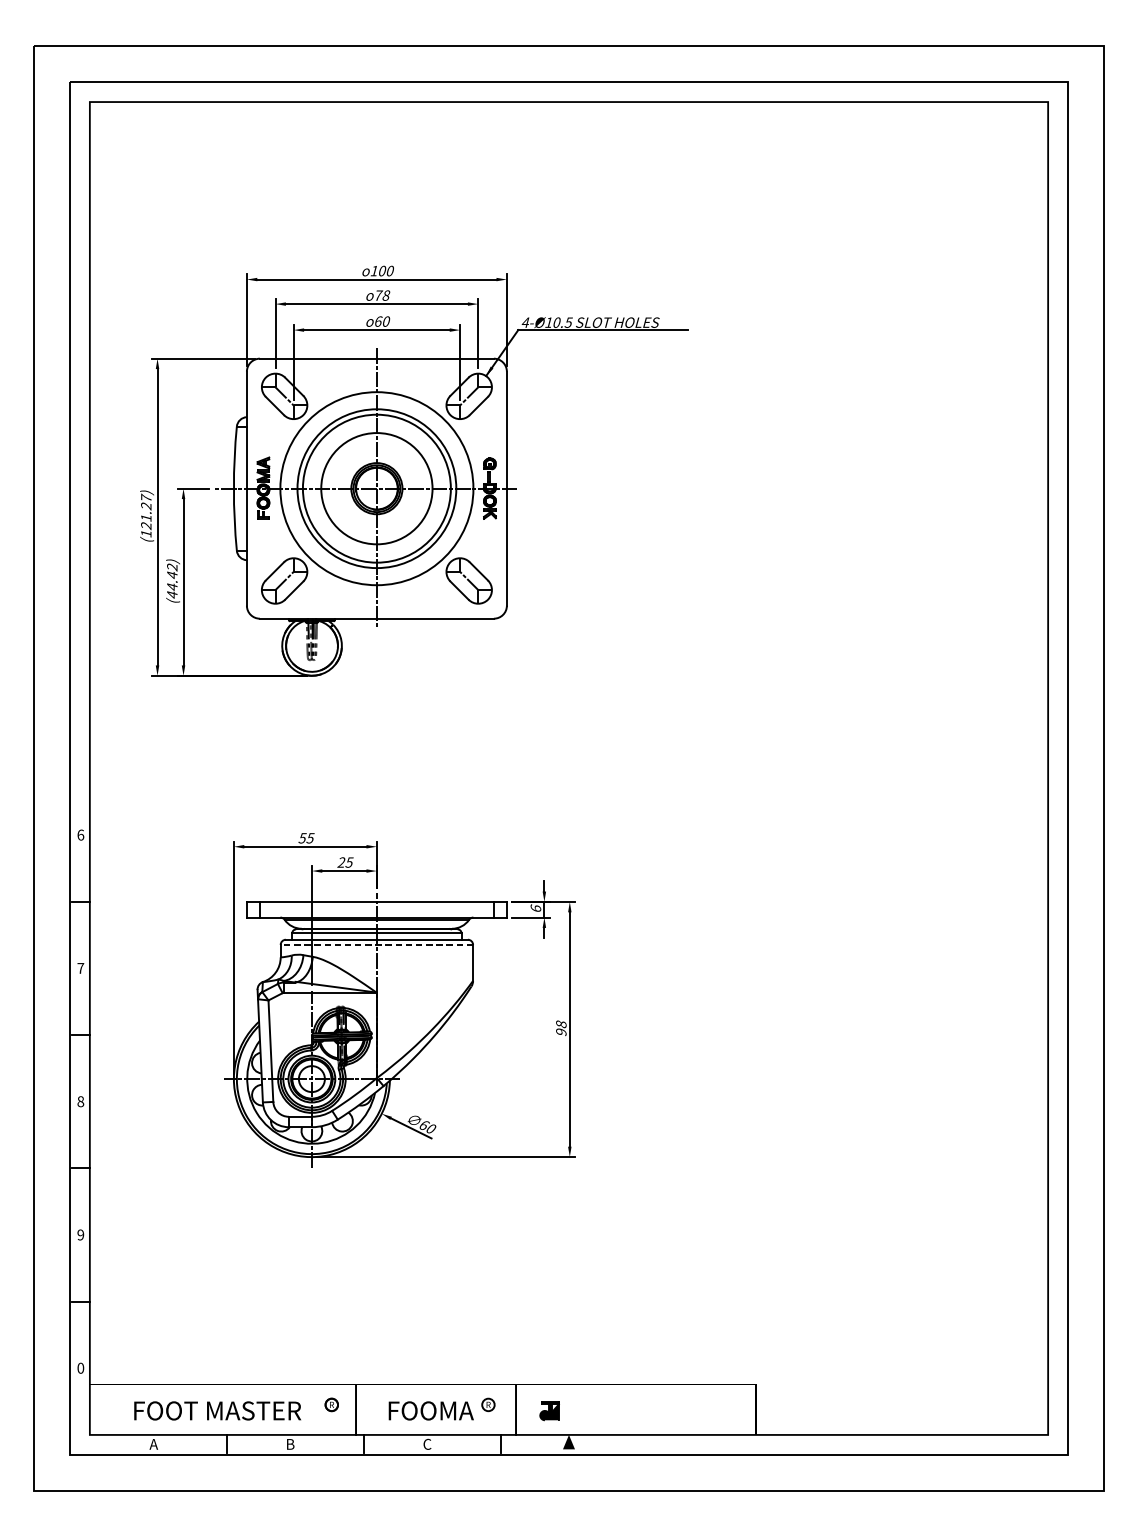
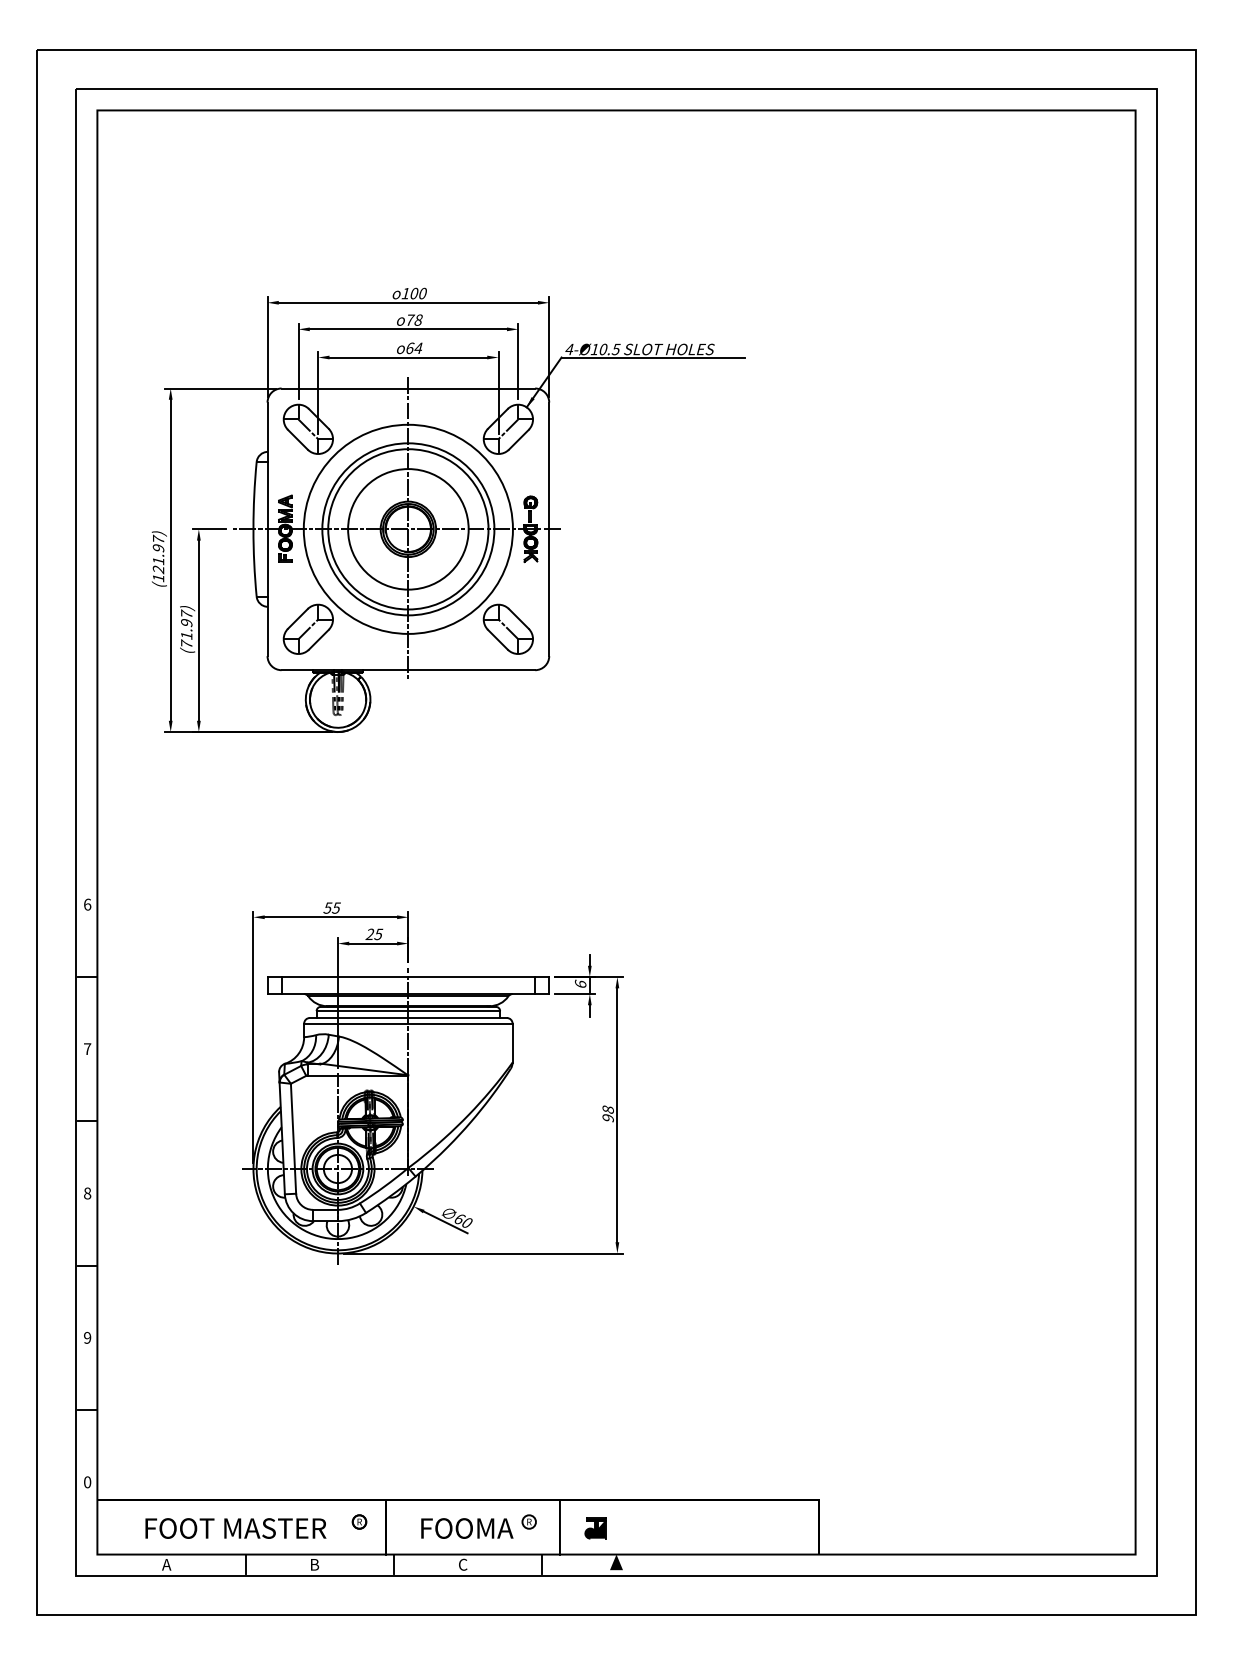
text: (386, 321) -> (418, 348), 60 -> 64
text: (146, 506) -> (158, 548), (121.27) -> (121.97)
text: (172, 580) -> (186, 628), (44.42) -> (71.97)
line: (376, 944) -> (407, 1023), dashed -> solid

